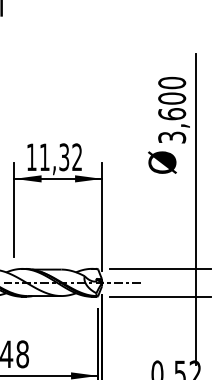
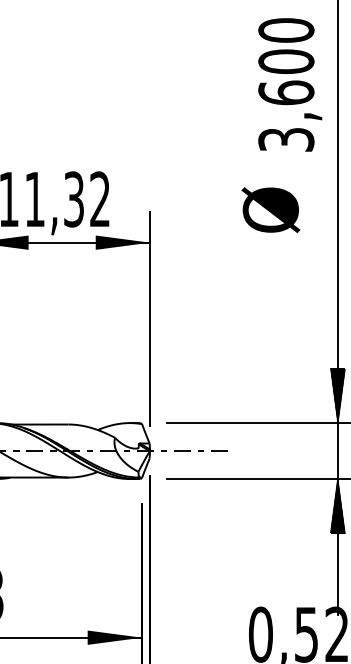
text: (173, 110) -> (289, 85), moved
hatch: (195, 254) -> (337, 394), added
hatch: (195, 309) -> (337, 504), added

